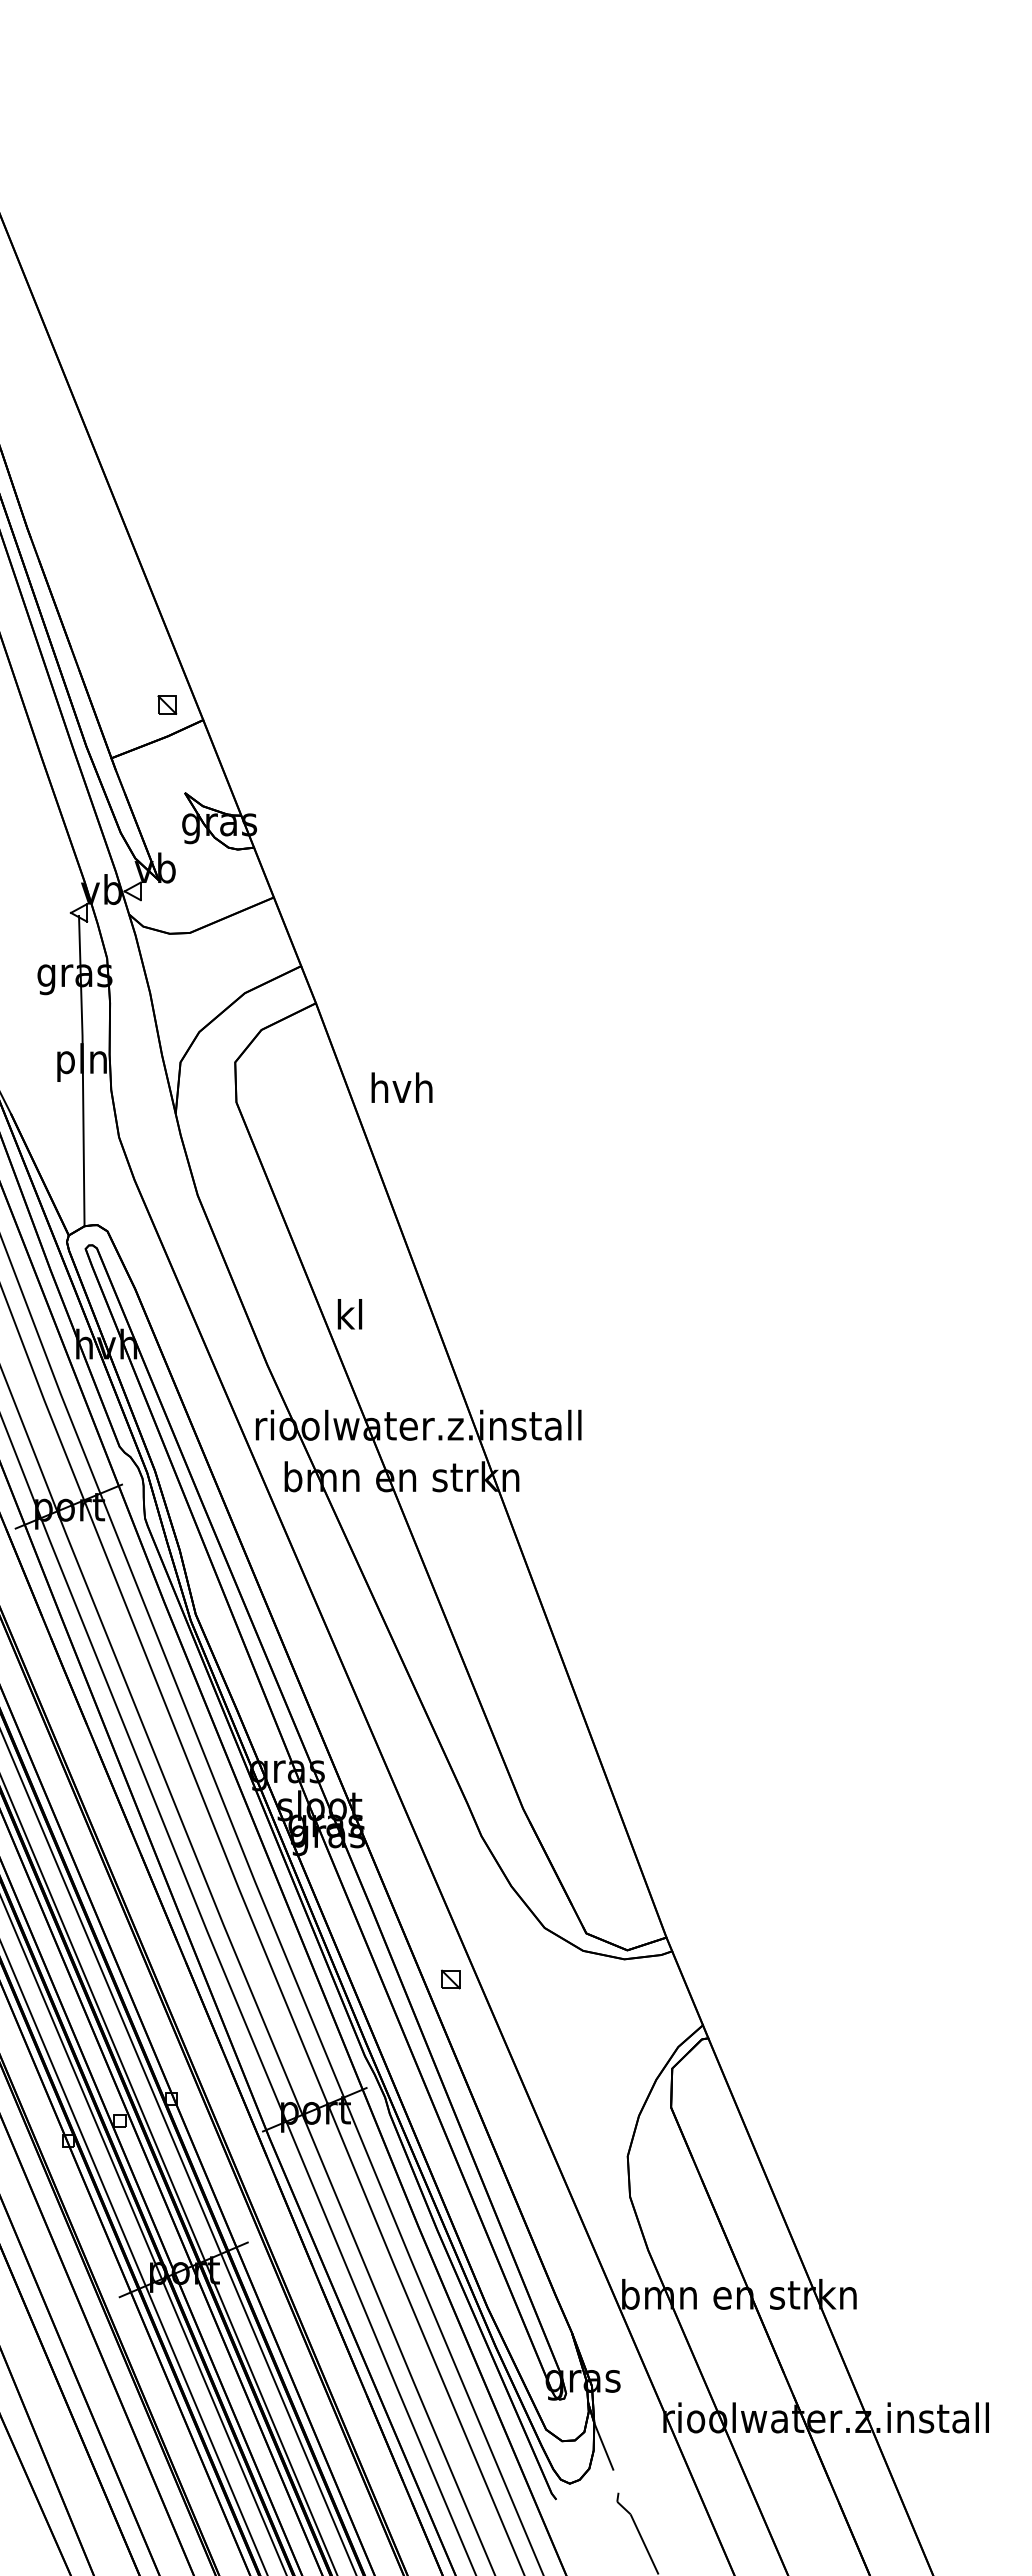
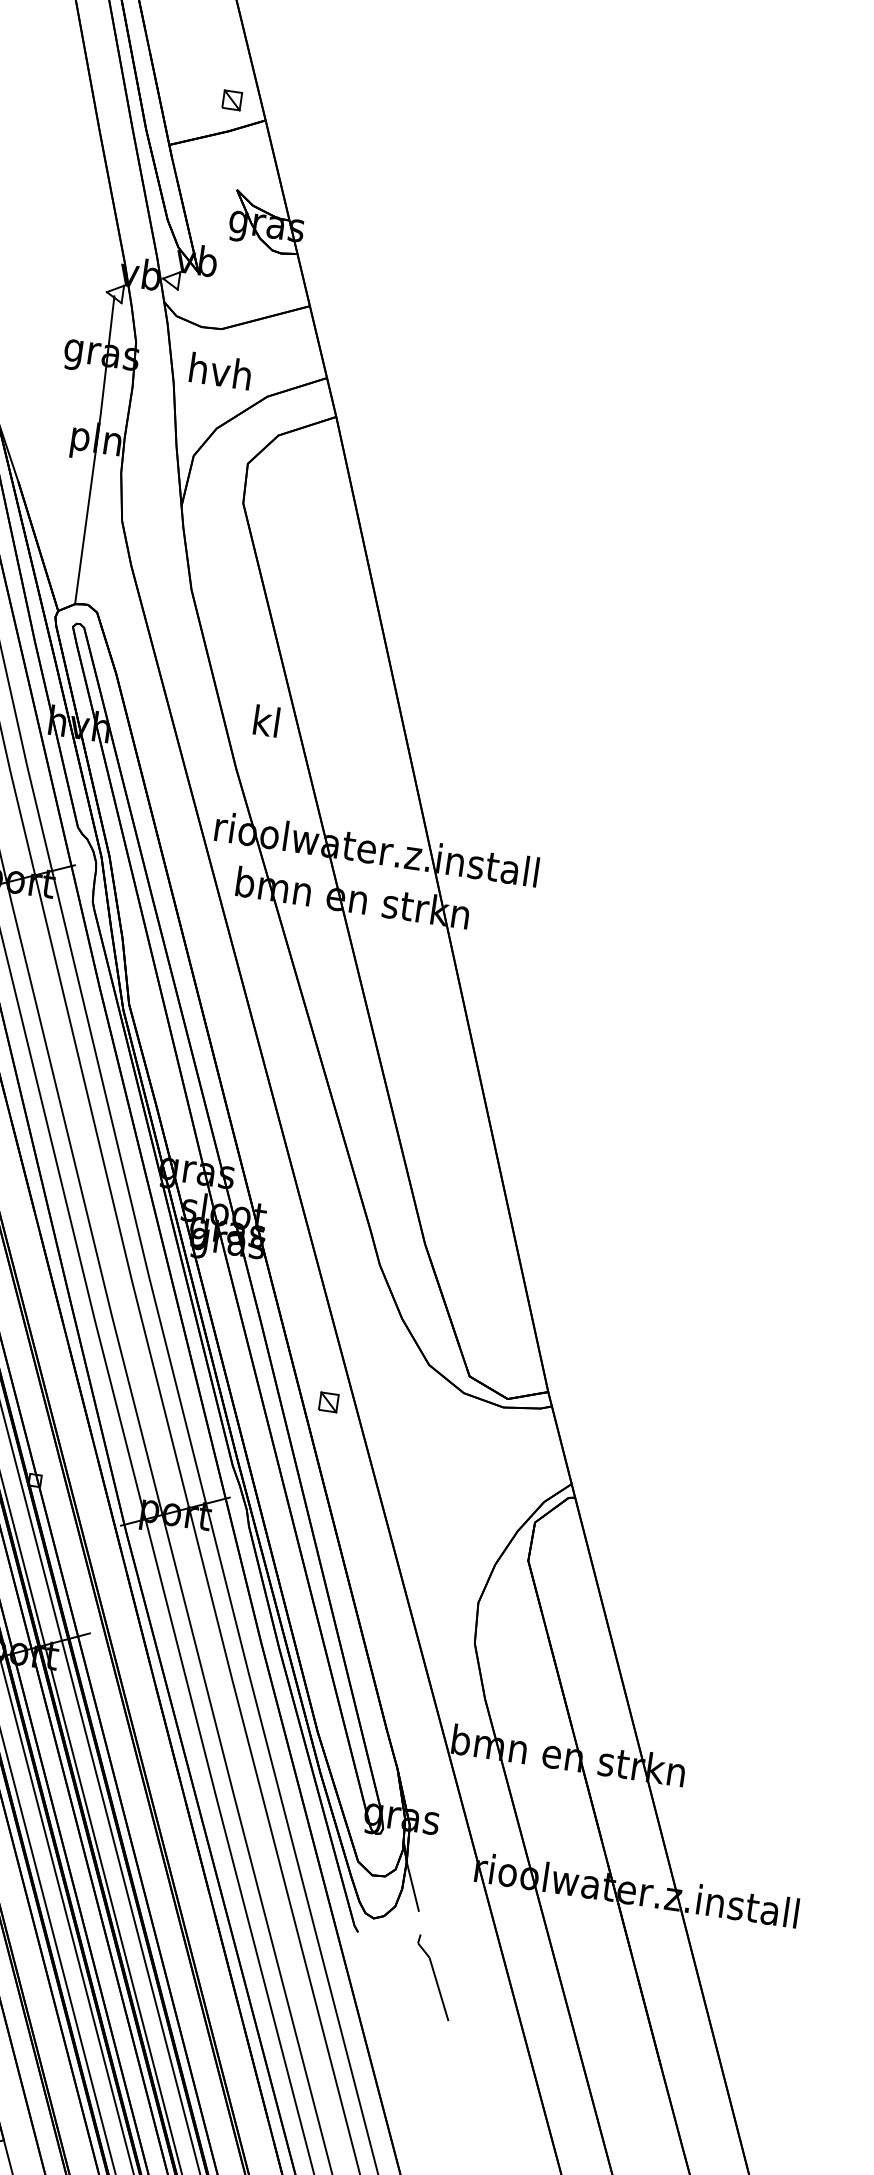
text: (401, 1087) -> (220, 370), moved
text: (349, 1314) -> (266, 721), moved

